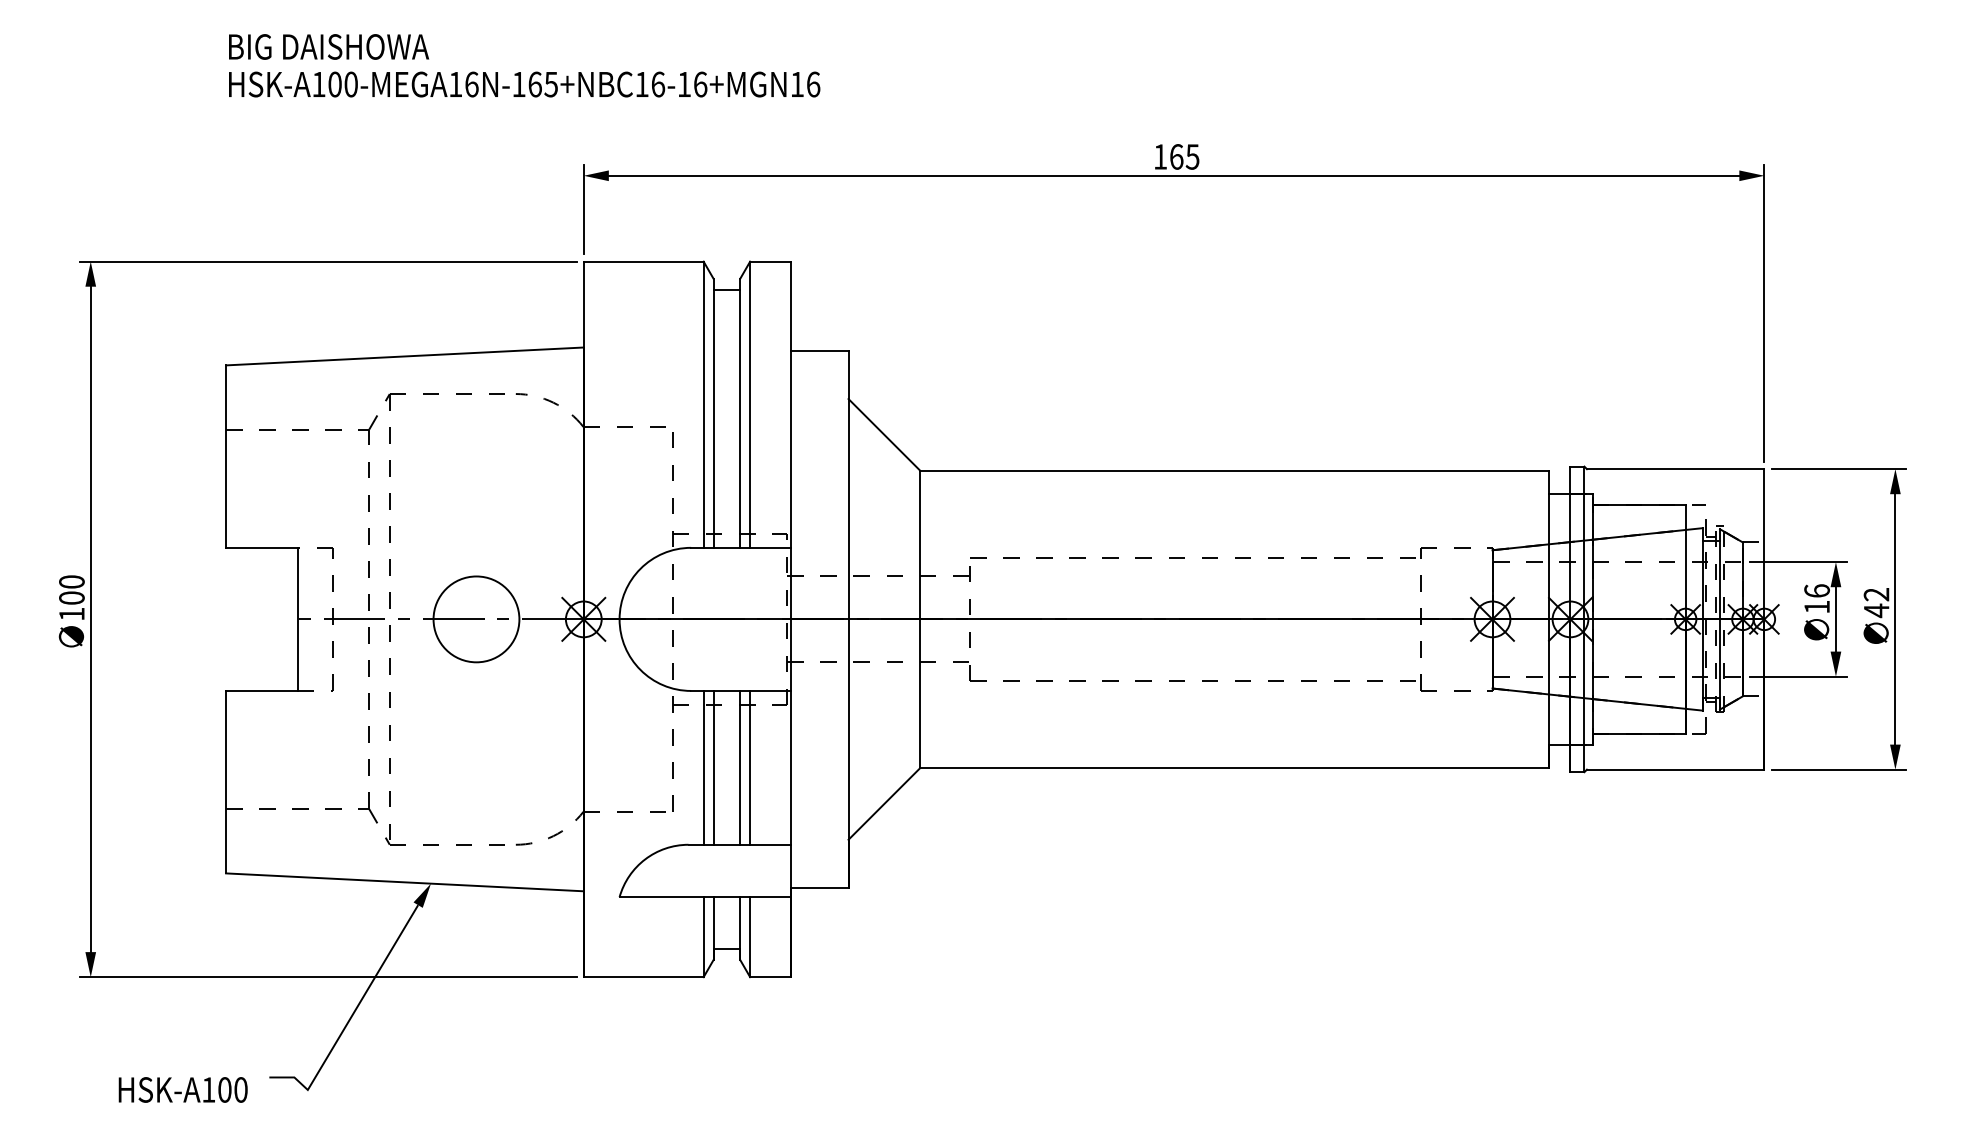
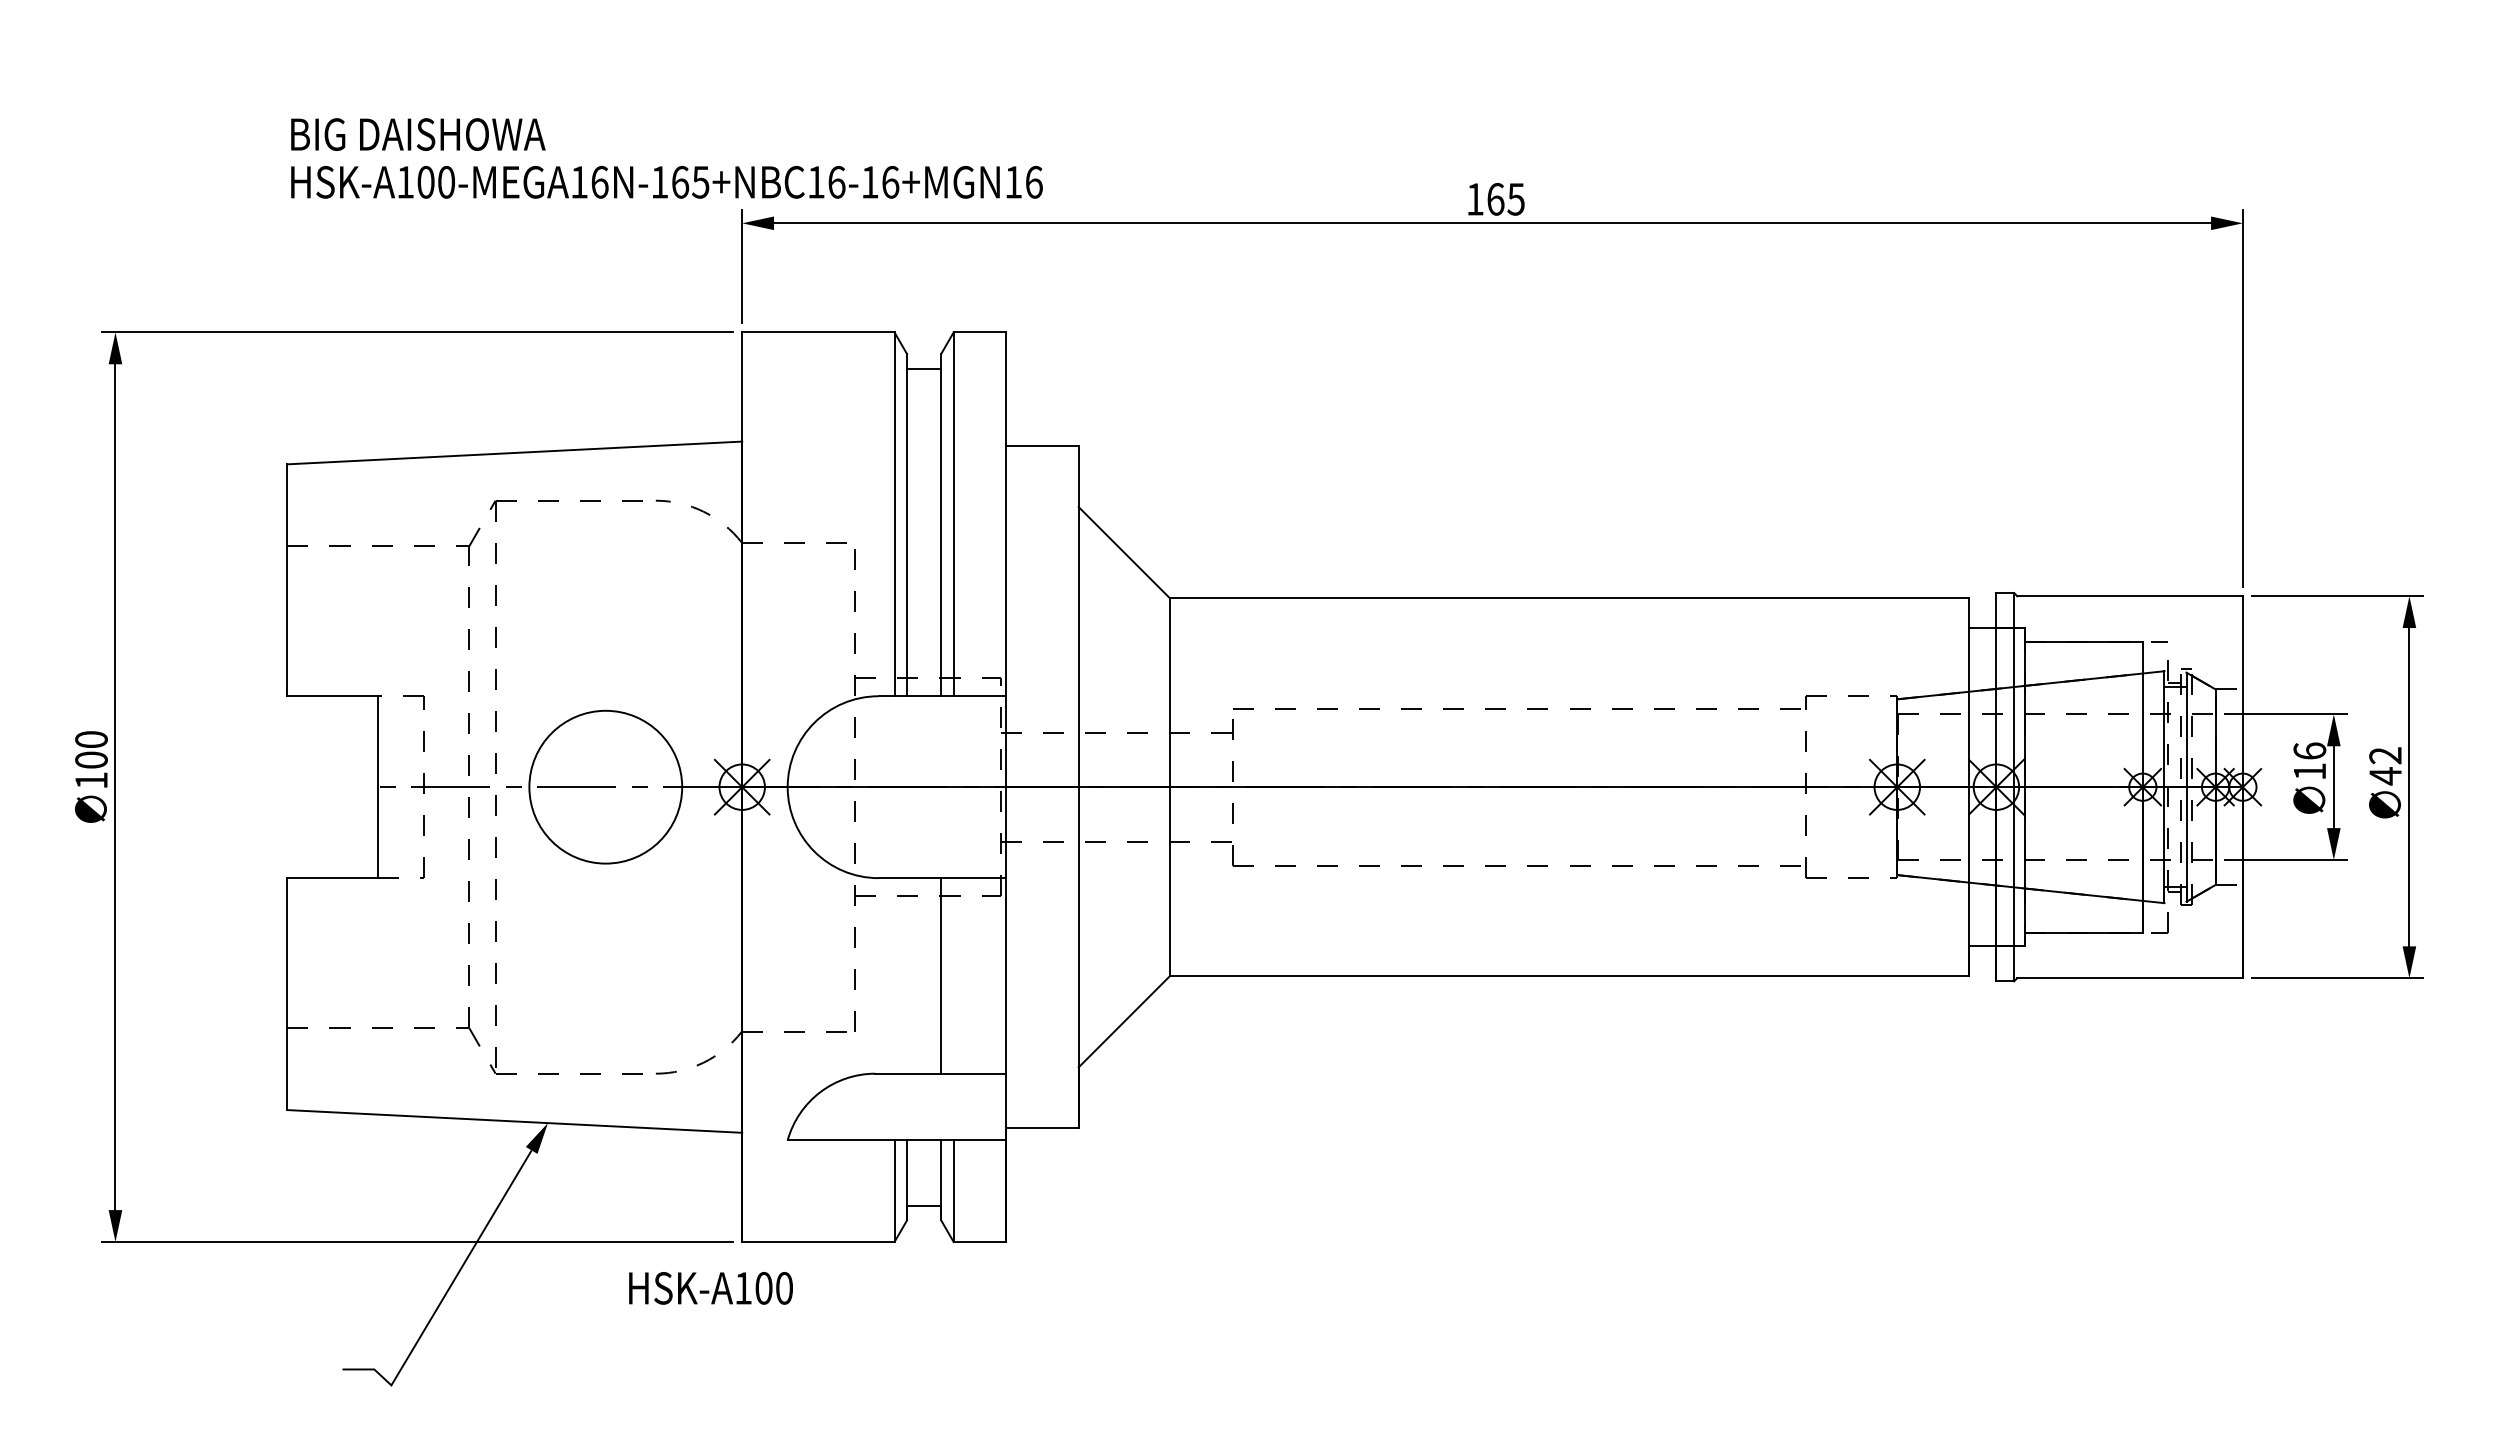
text: (524, 65) -> (666, 158), moved
circle: (476, 618) -> (605, 786), size x1.4
line: (703, 767) -> (894, 975), removed
line: (713, 767) -> (907, 975), removed
line: (750, 767) -> (953, 975), removed
text: (182, 1090) -> (710, 1288), moved

